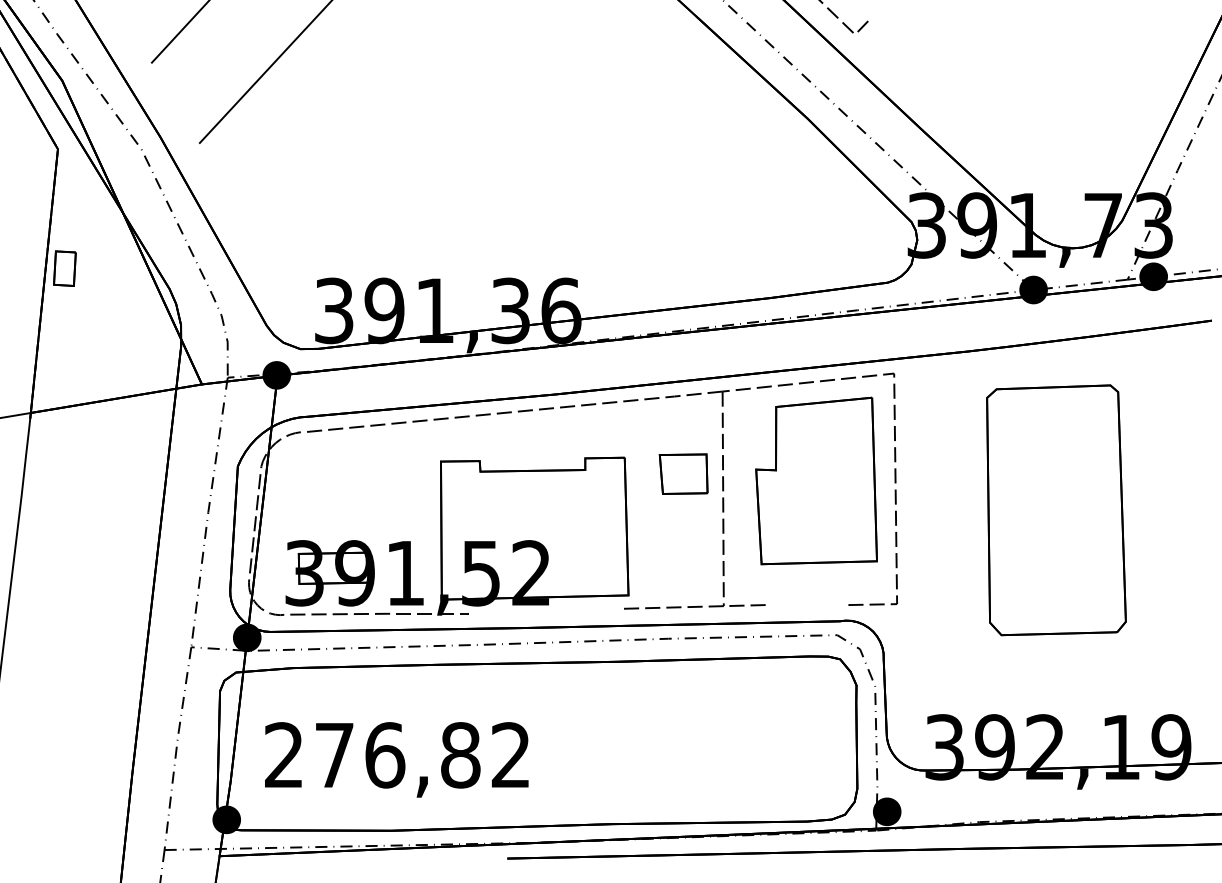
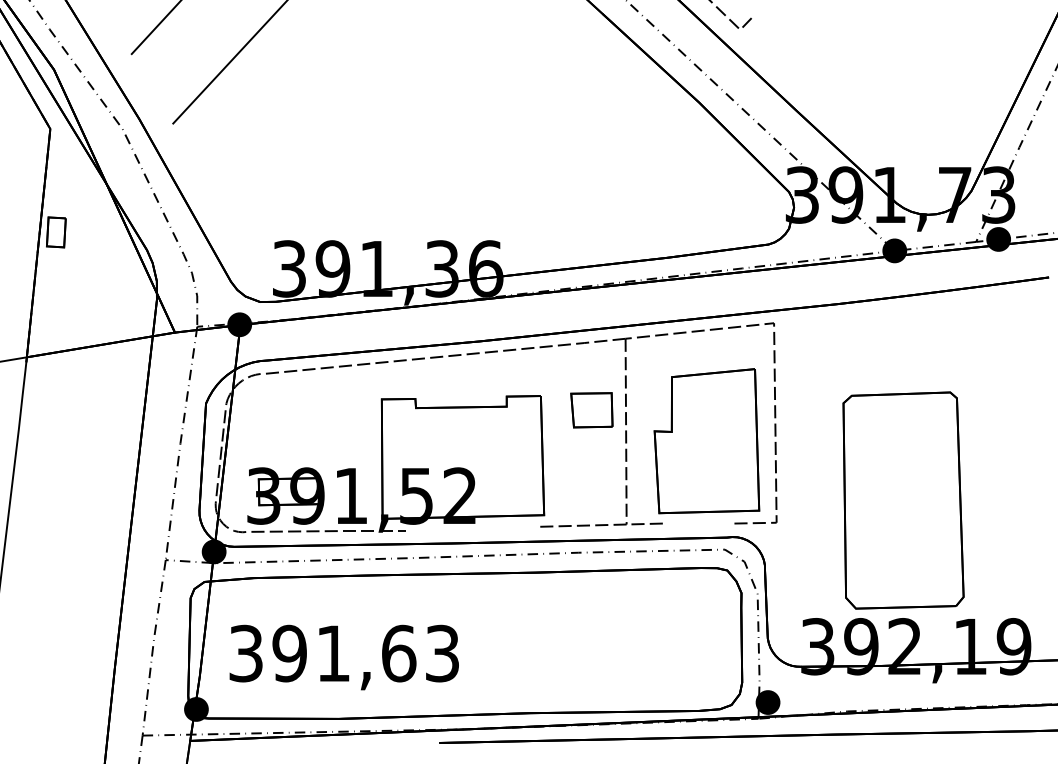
part: (816, 481) -> (706, 441), moved
part: (1056, 510) -> (903, 500), moved
text: (396, 755) -> (343, 653), 276,82 -> 391,63

